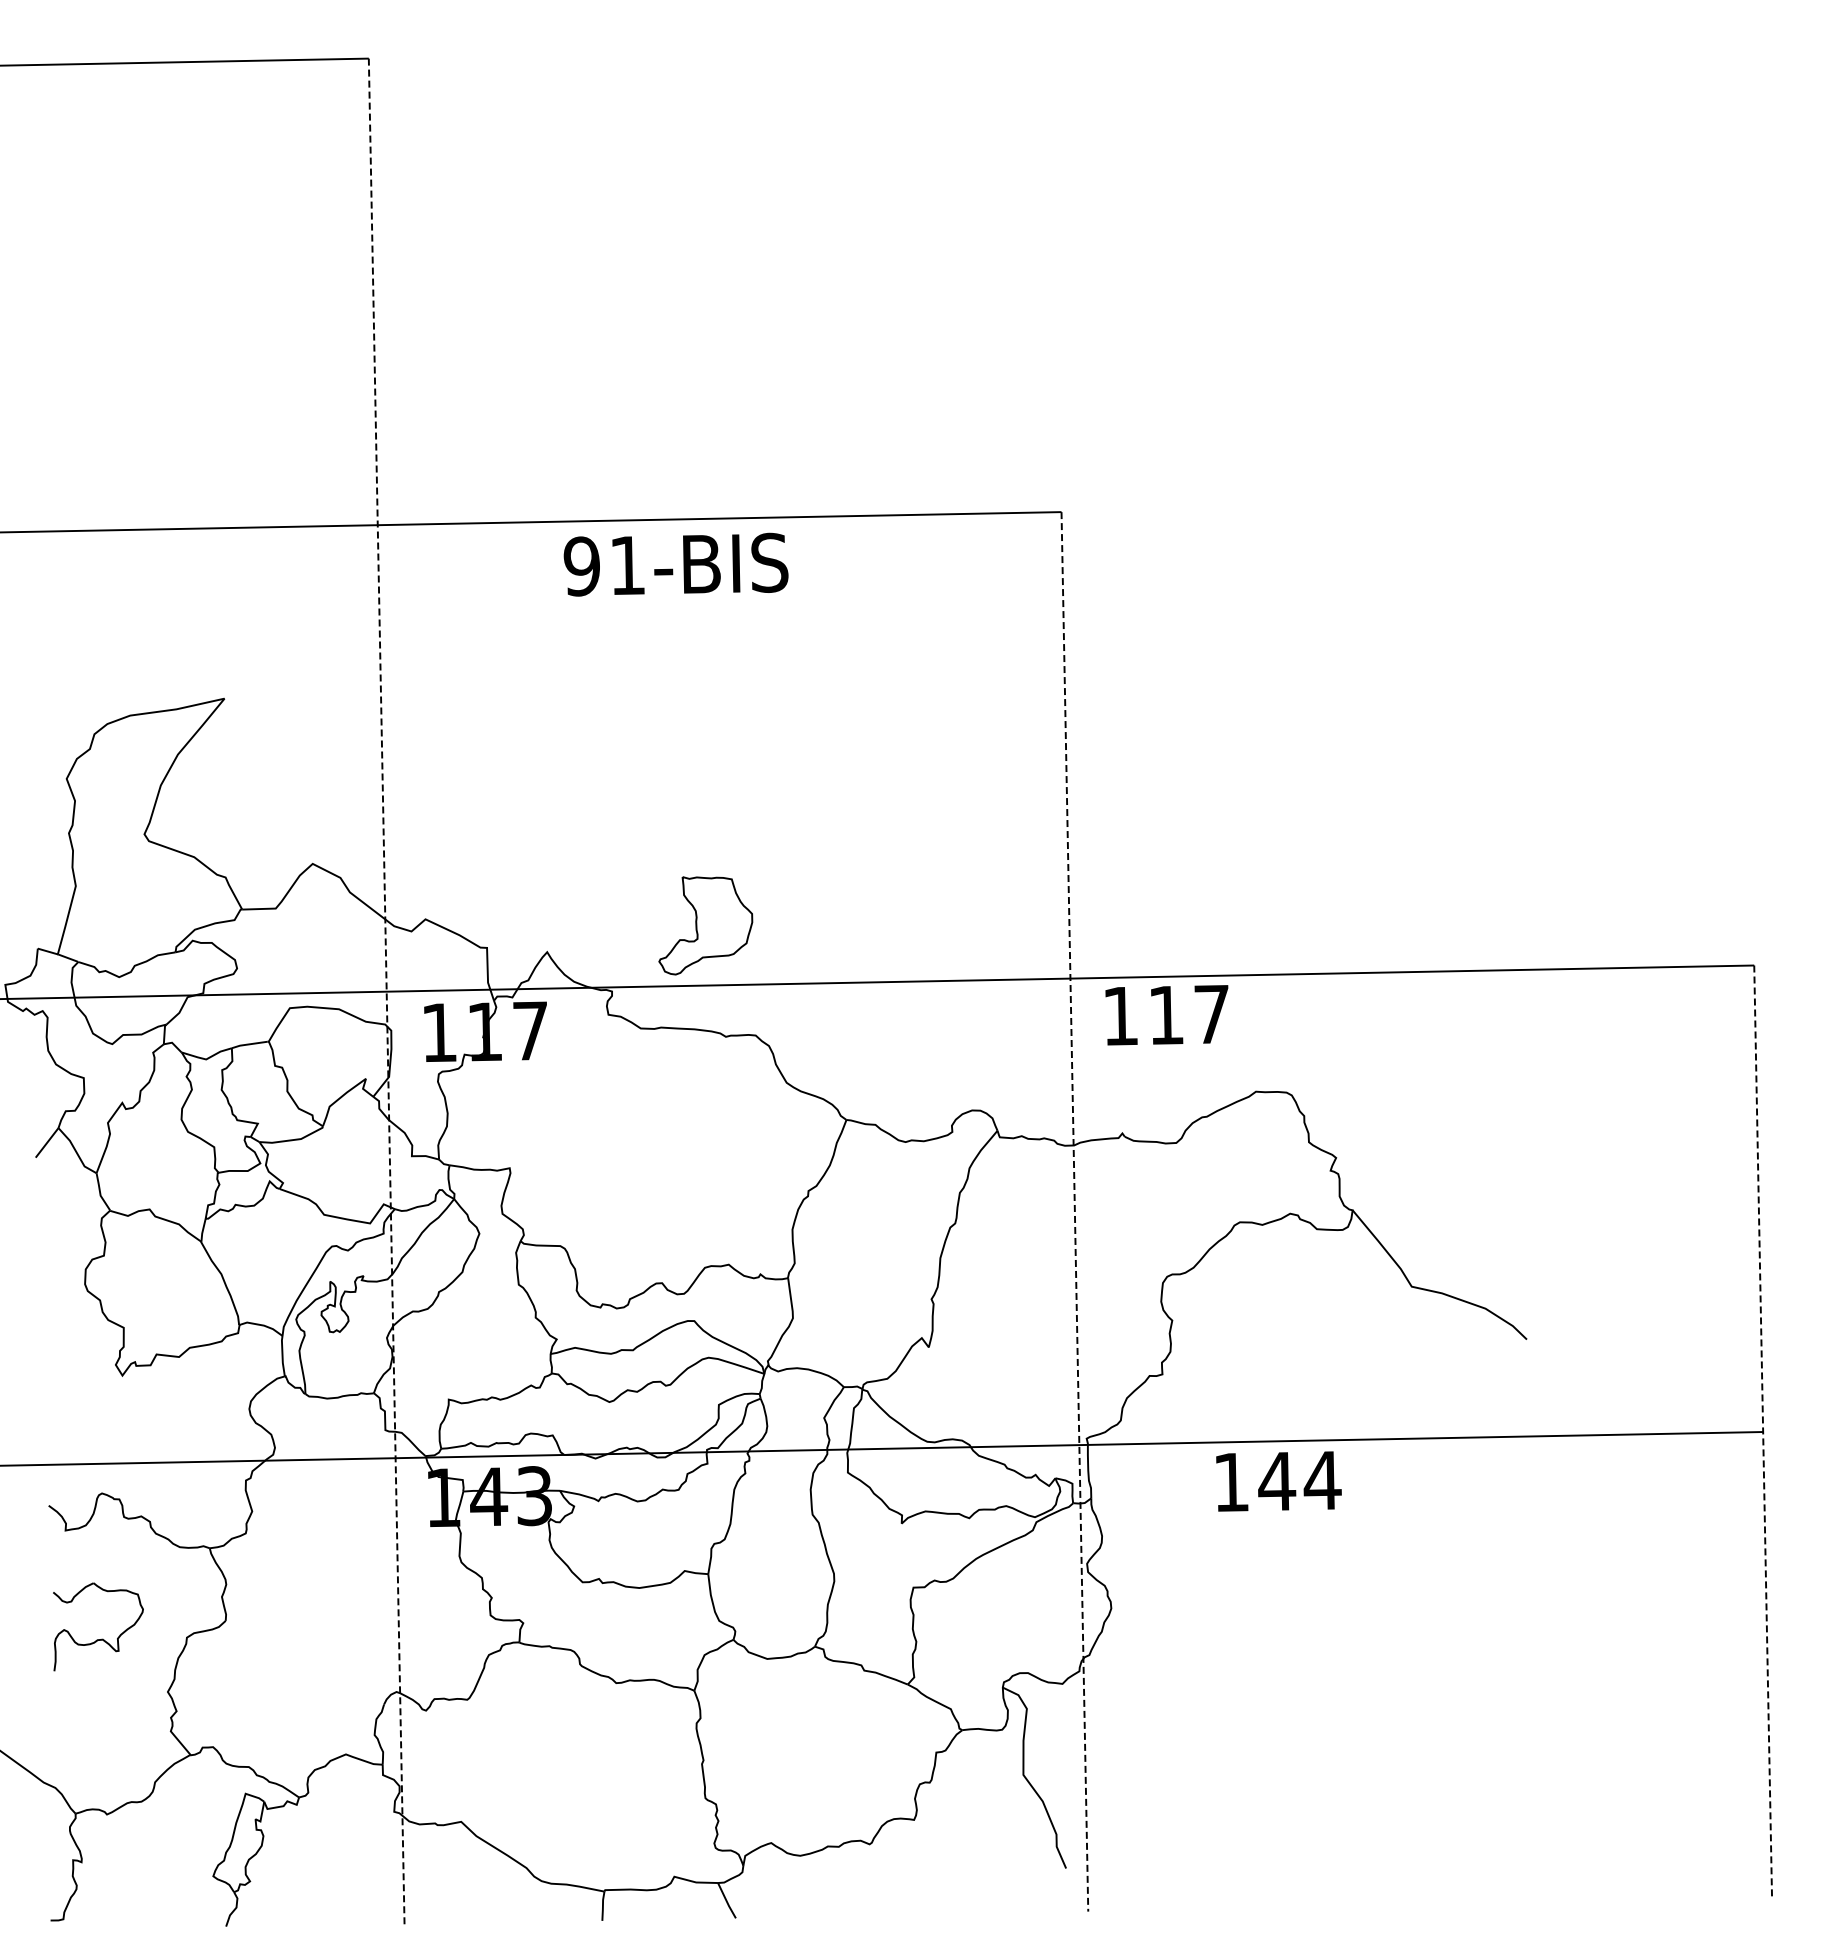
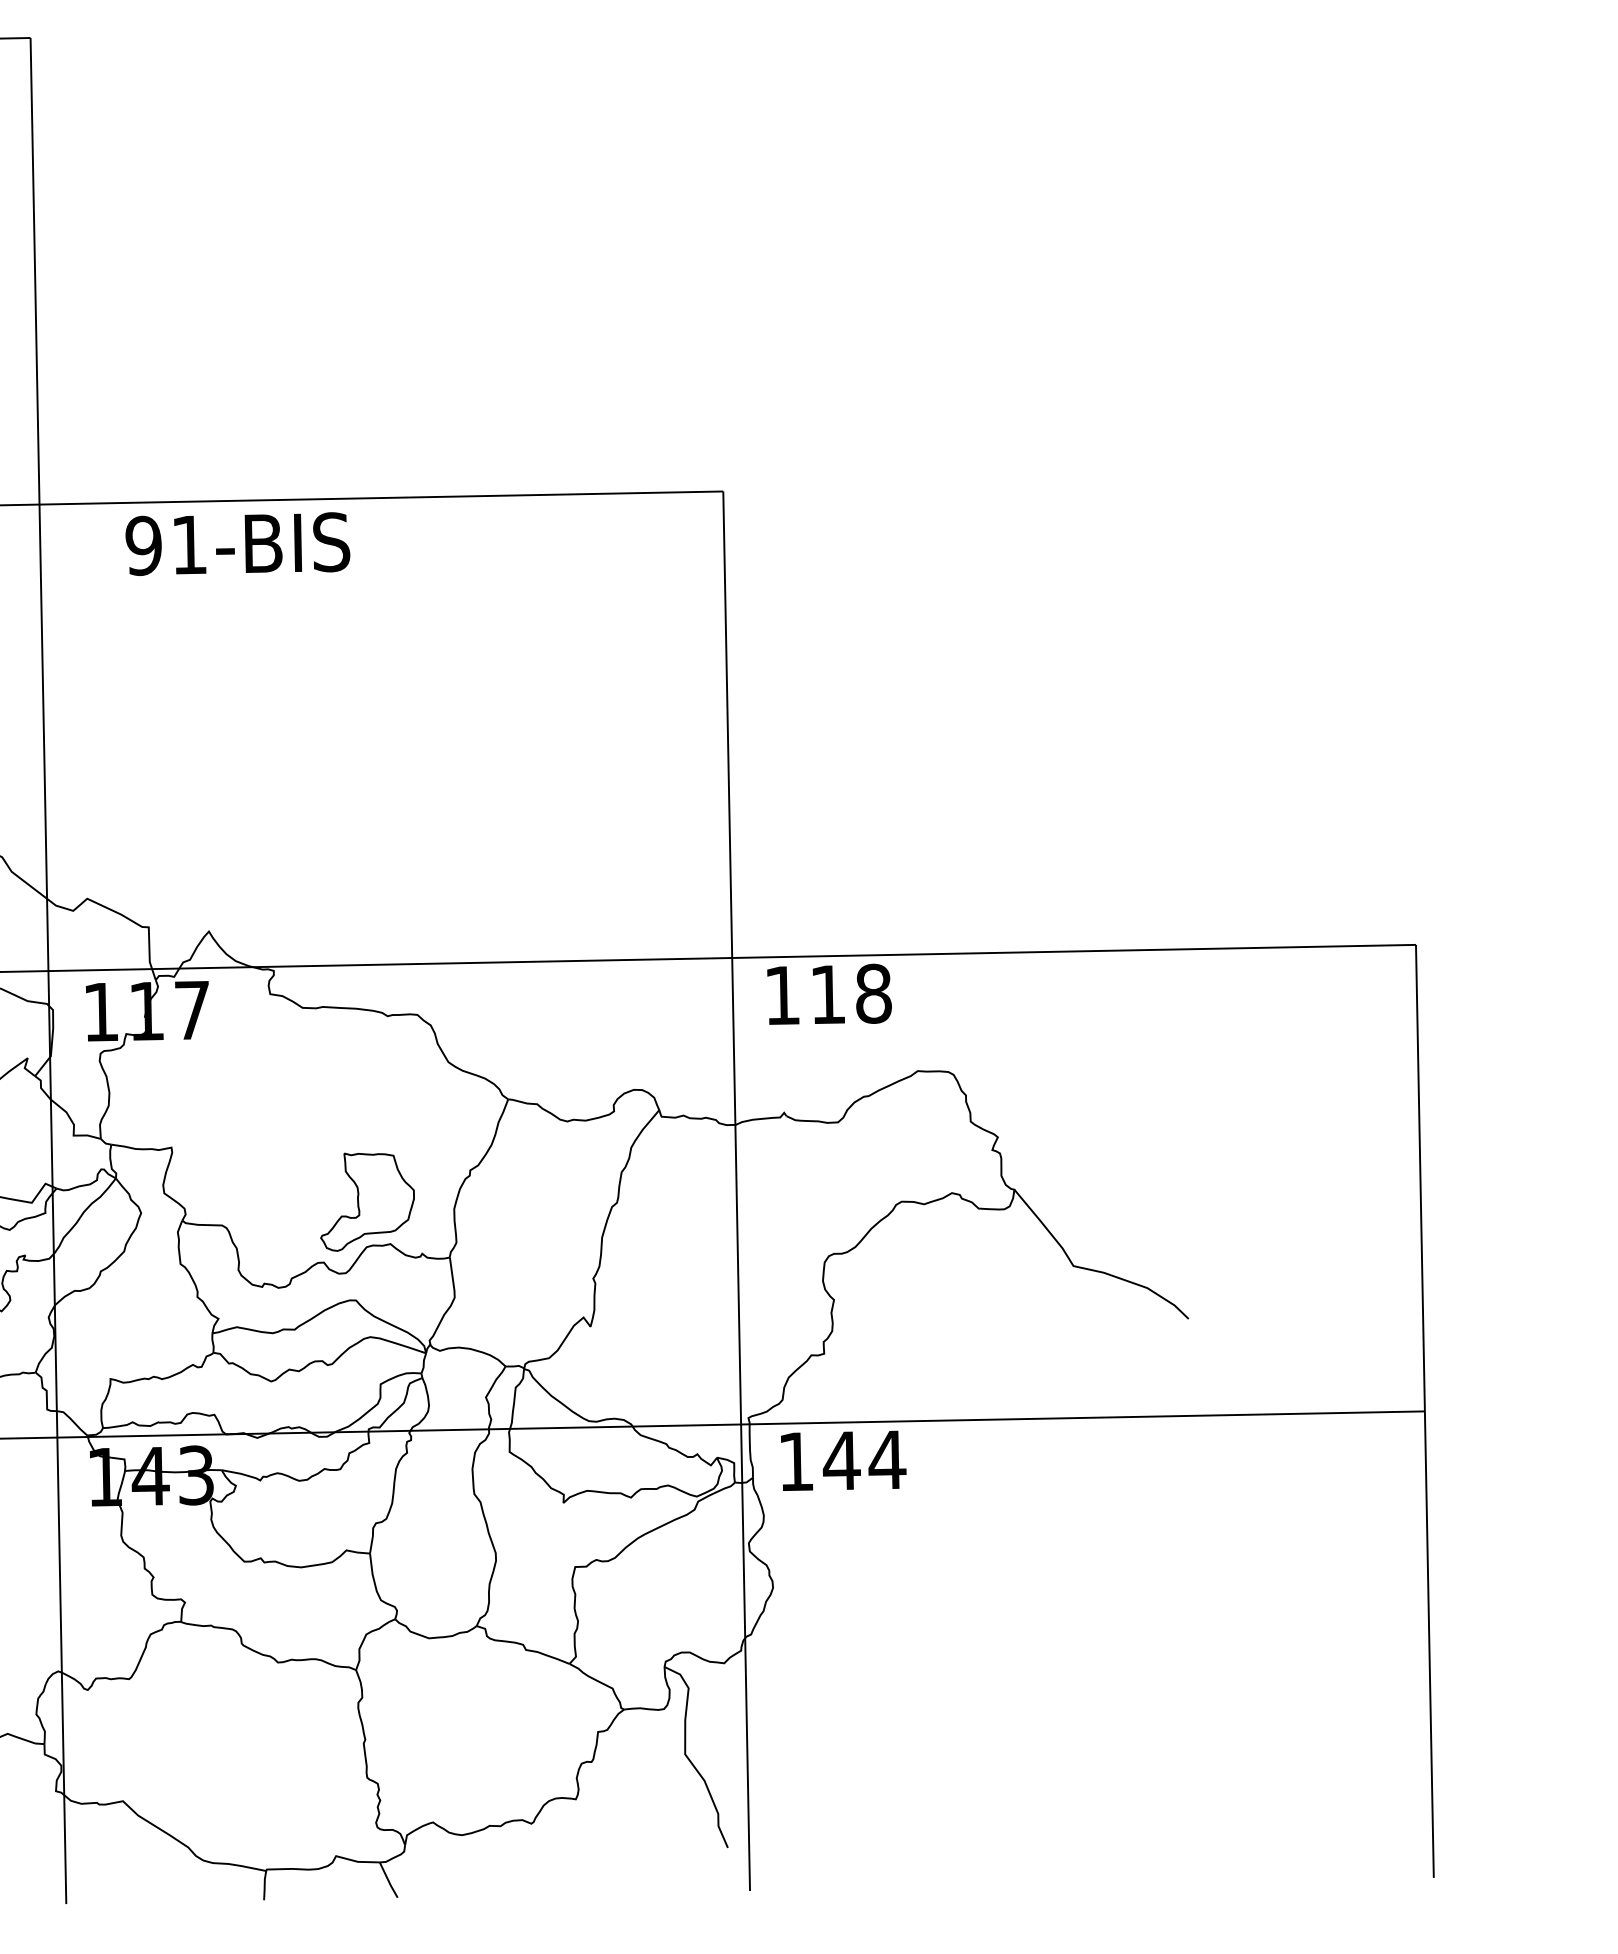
text: (675, 564) -> (237, 543), moved
part: (705, 925) -> (367, 1201), moved
line: (386, 992) -> (48, 971), dashed -> solid
text: (1212, 1014) -> (874, 993), 117 -> 118
line: (1074, 1211) -> (736, 1190), dashed -> solid
line: (1763, 1432) -> (1425, 1411), dashed -> solid
text: (1278, 1481) -> (843, 1460), moved

